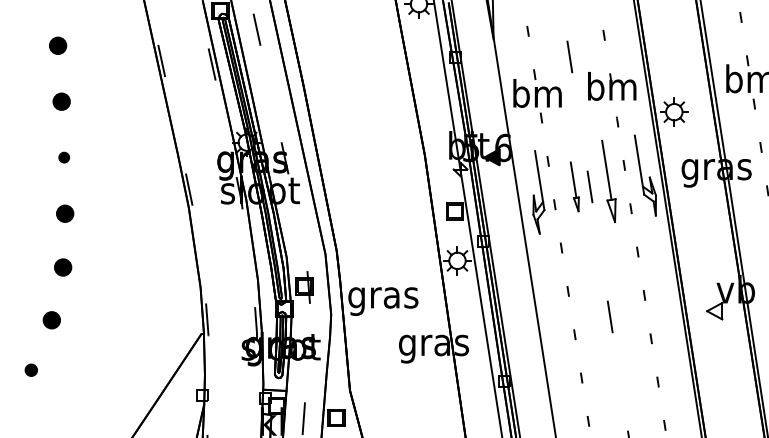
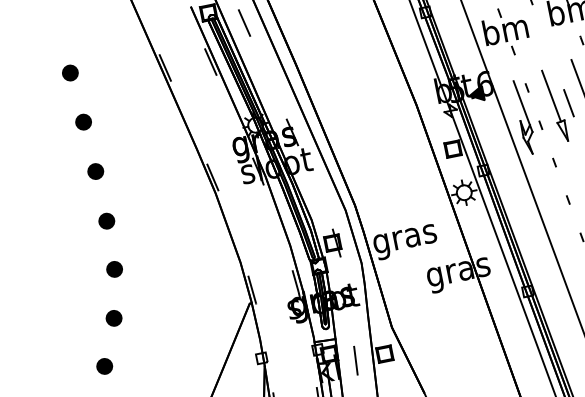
part: (64, 157) -> (96, 171), size x1.67
part: (574, 186) -> (555, 105), size x1.67
part: (31, 370) -> (104, 366), size x1.43

